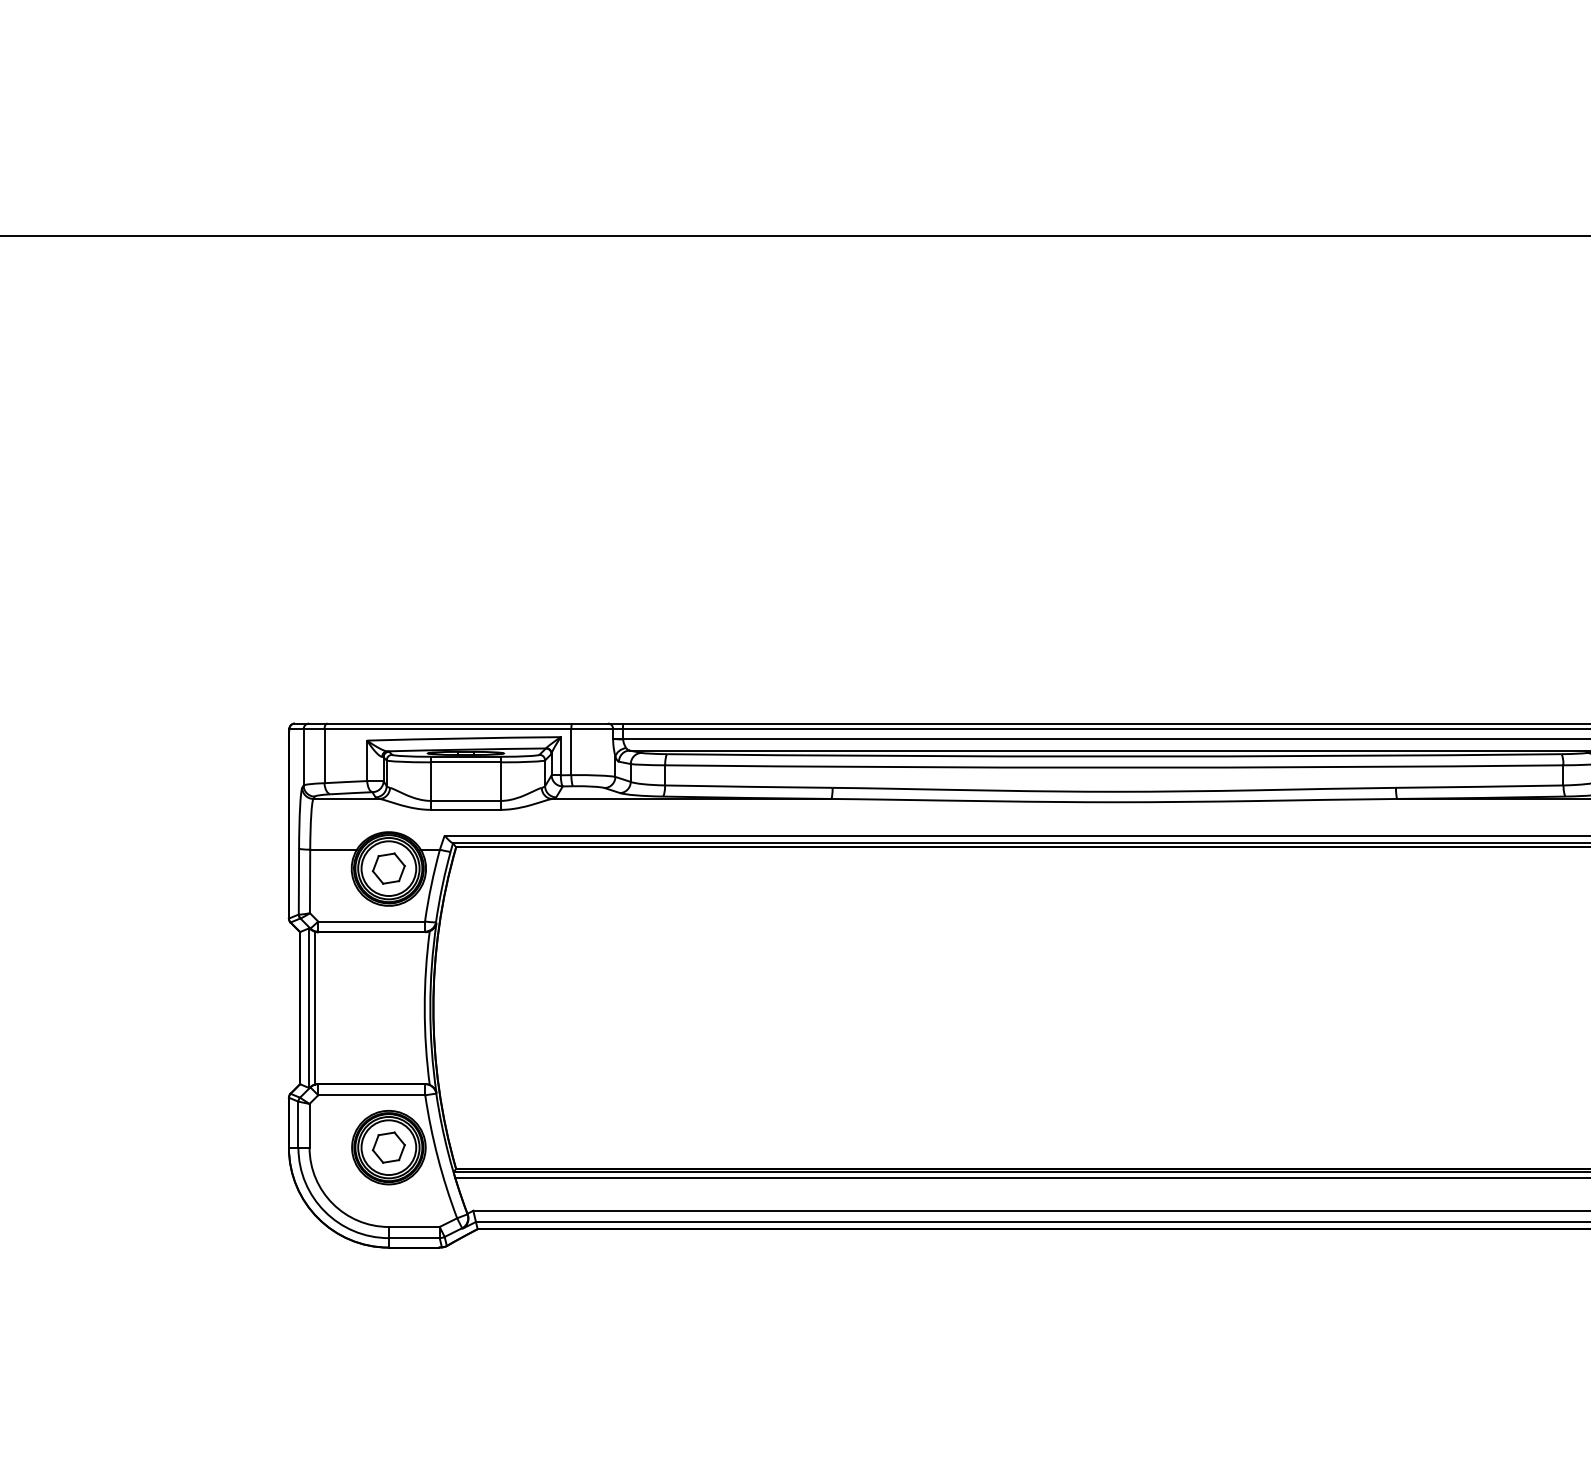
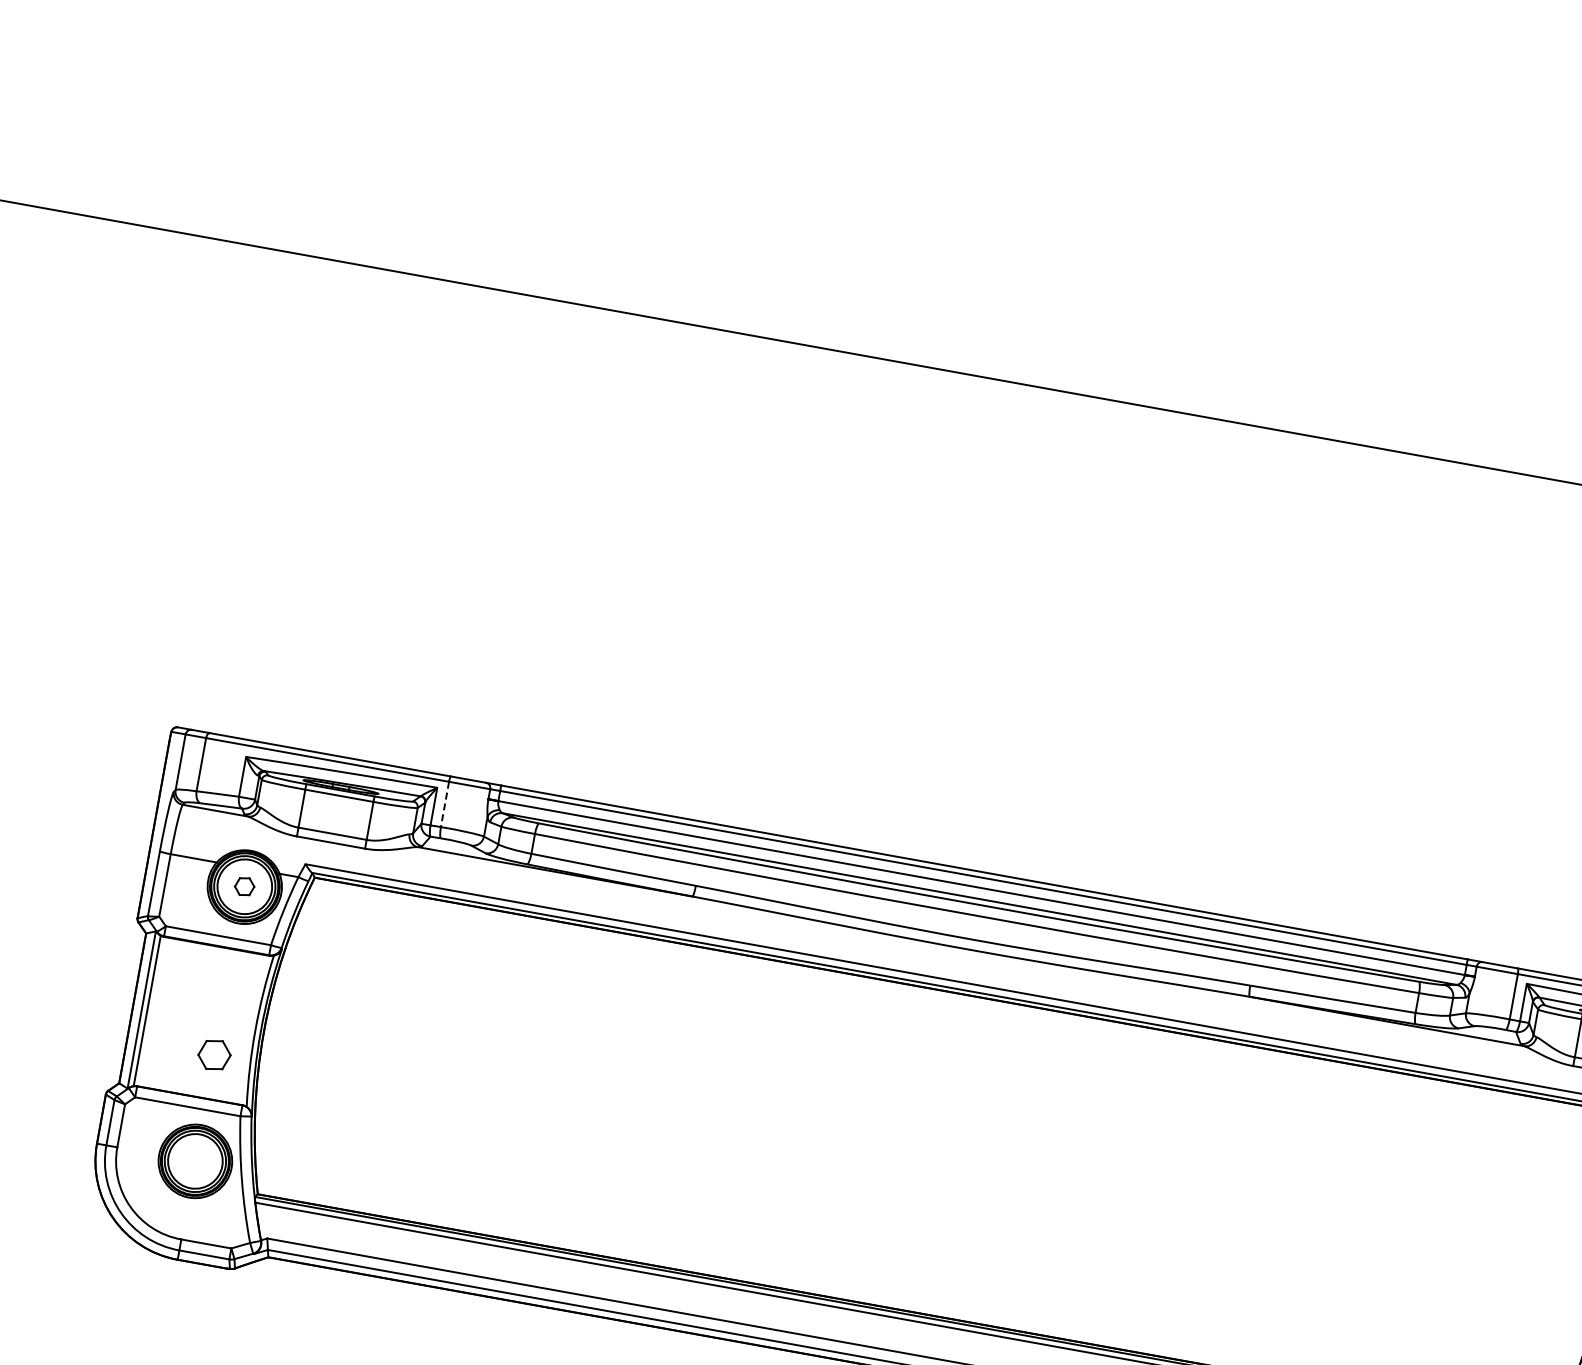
line: (571, 752) -> (445, 804), solid -> dashed
part: (388, 868) -> (244, 886), size x0.6
part: (388, 1147) -> (214, 1054), moved

